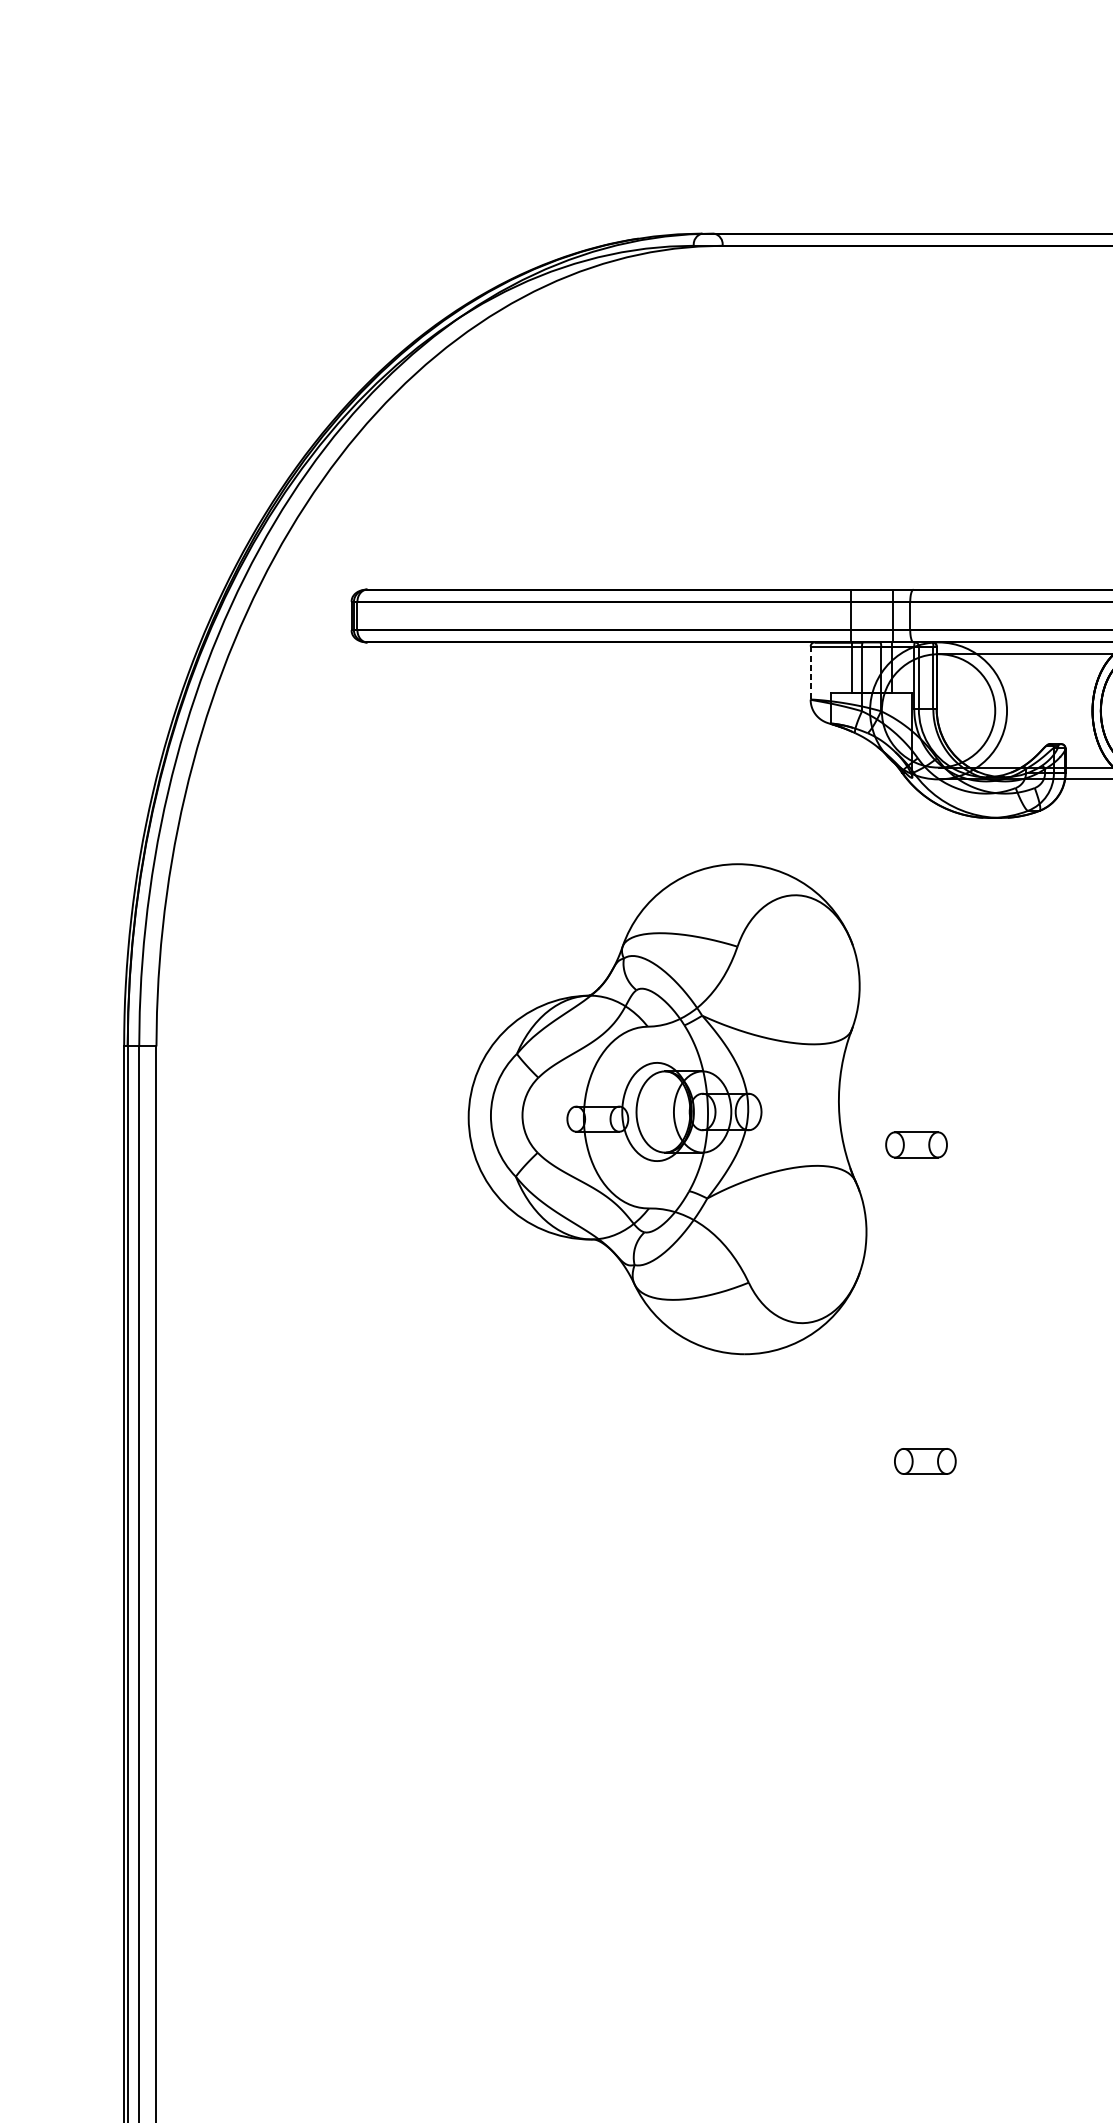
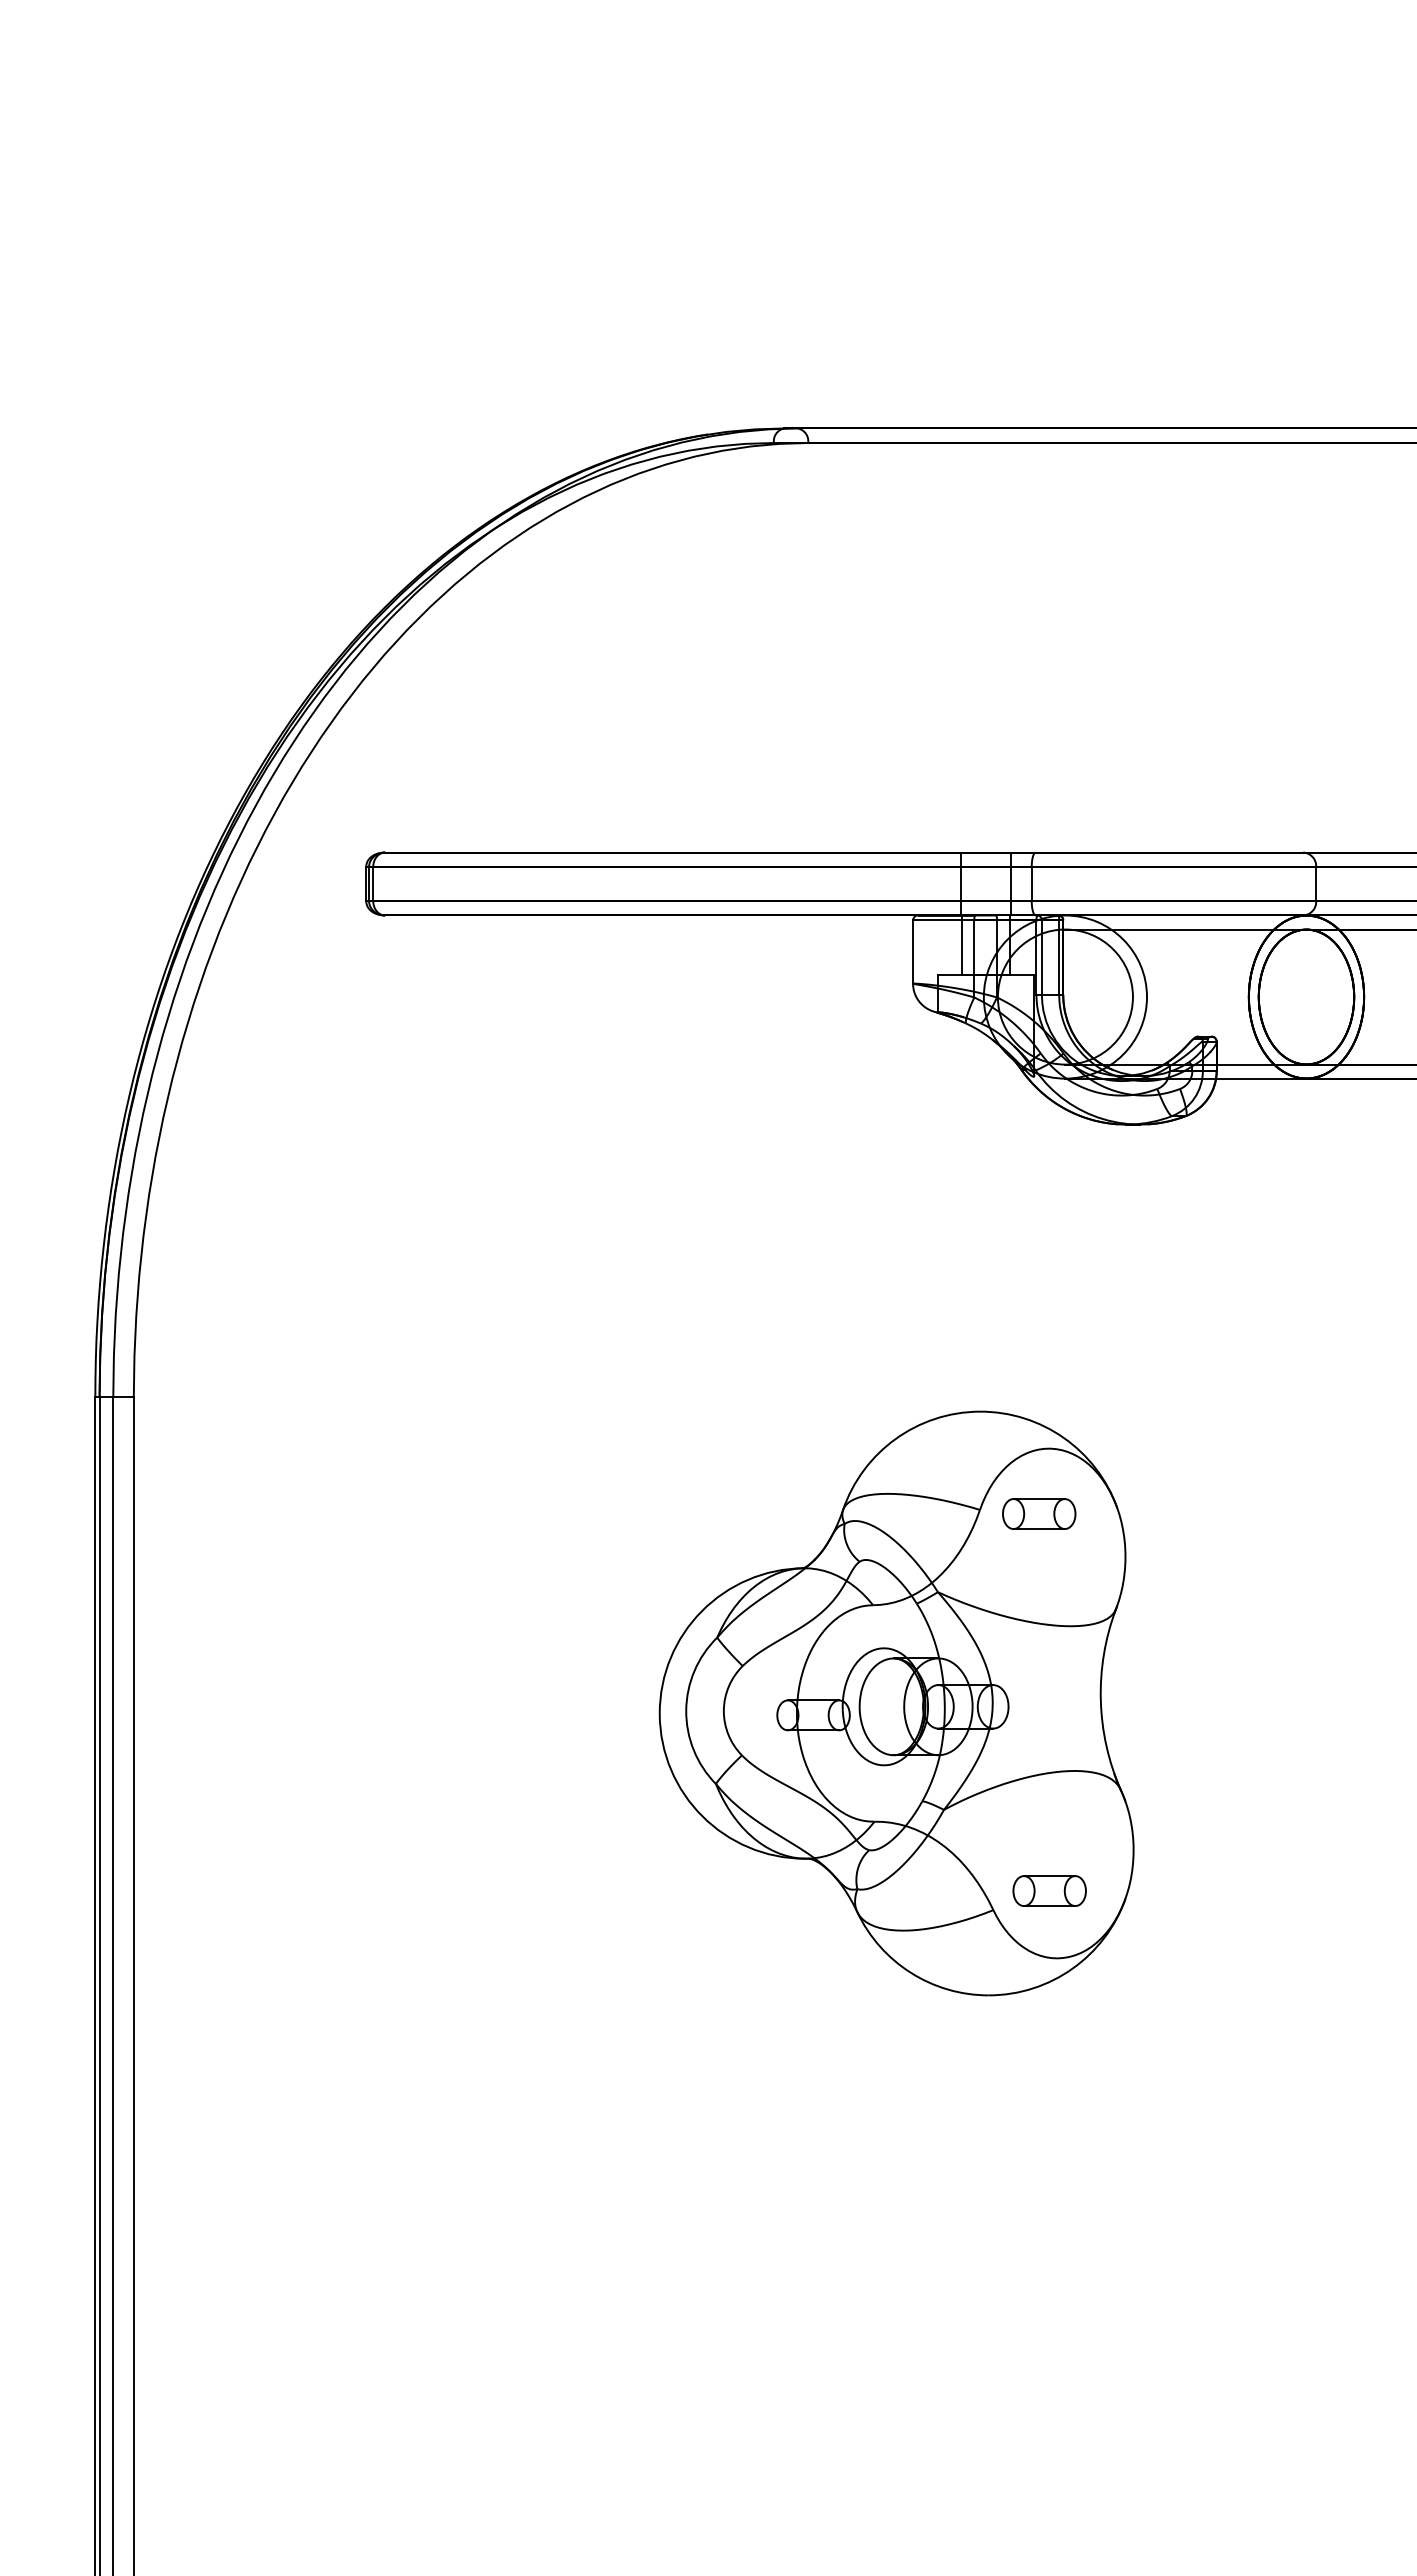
line: (811, 673) -> (913, 952), dashed -> solid
part: (667, 1109) -> (896, 1703), moved

